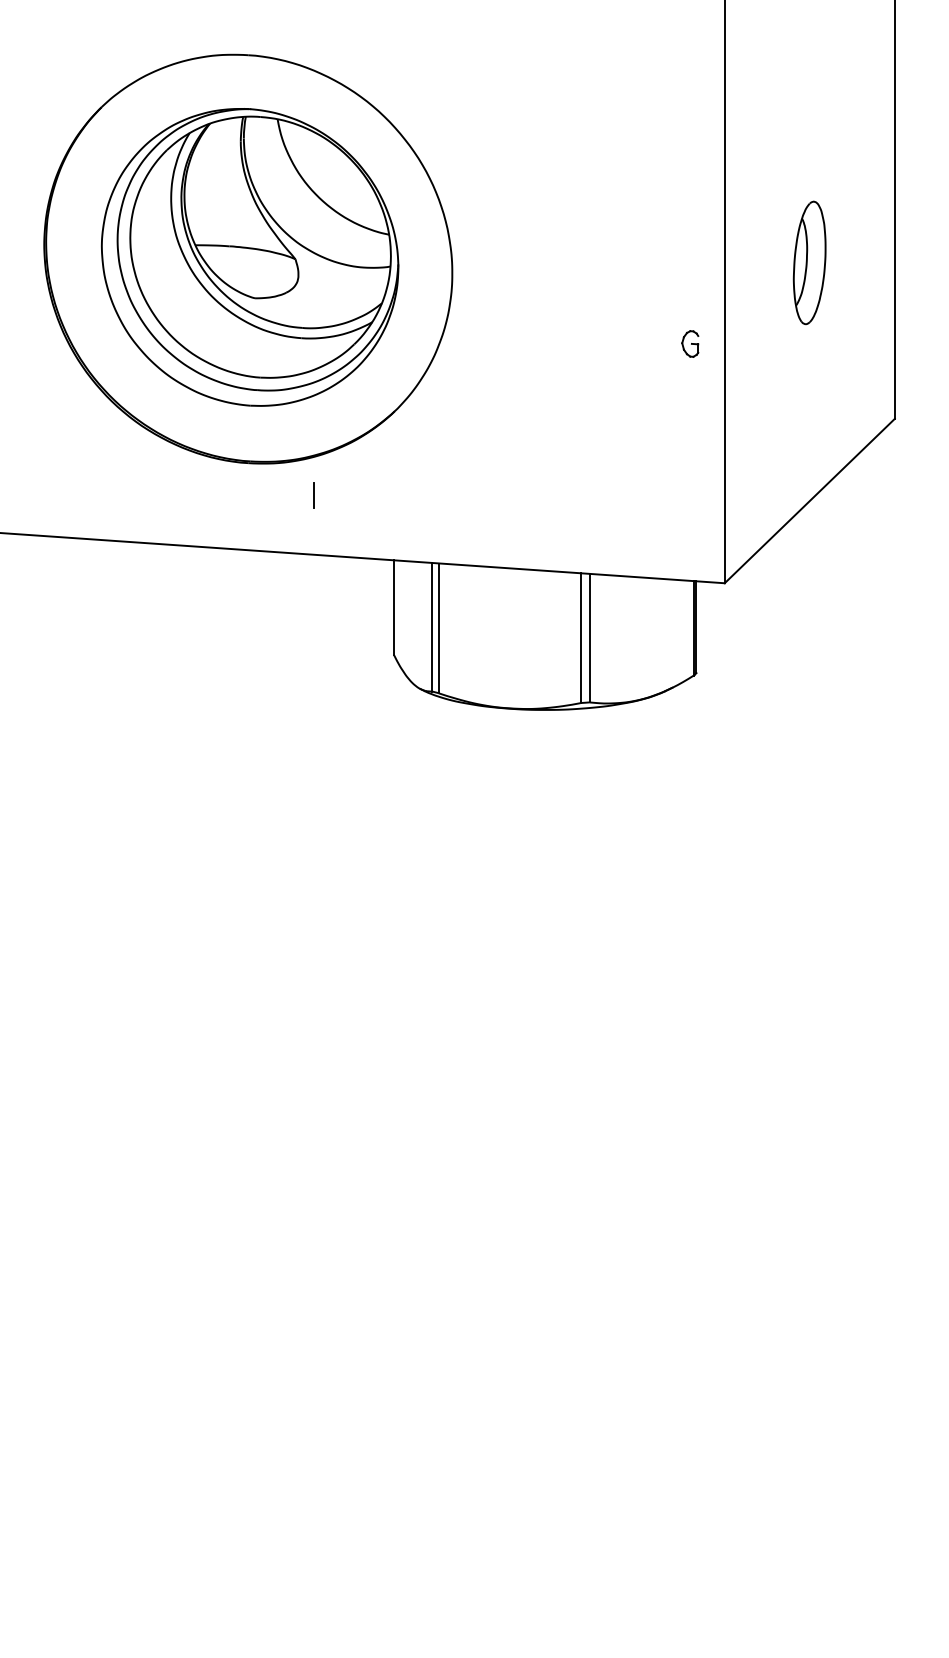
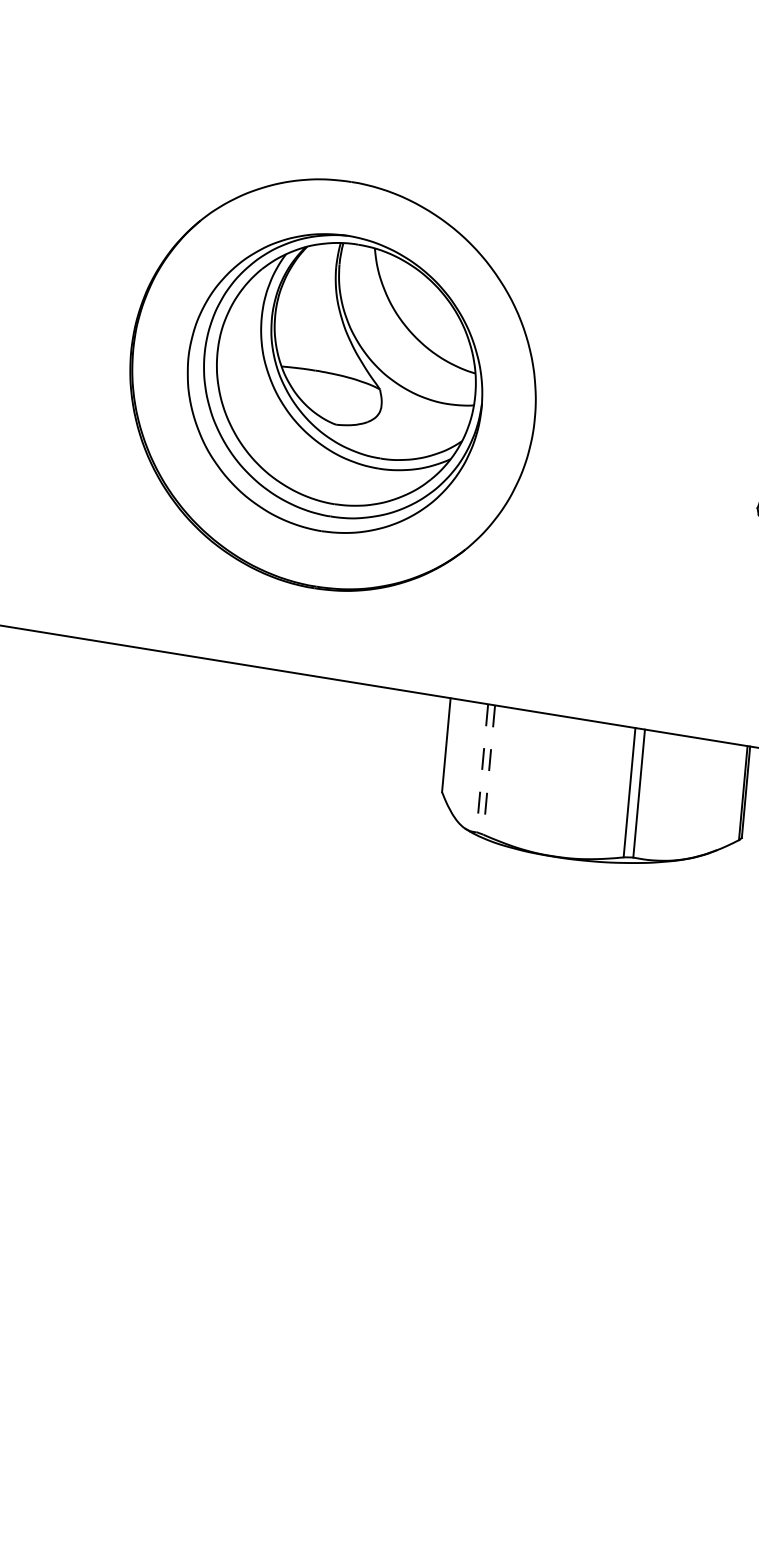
line: (314, 495) -> (377, 626), removed
line: (431, 627) -> (482, 768), solid -> dashed
line: (438, 628) -> (488, 770), solid -> dashed

